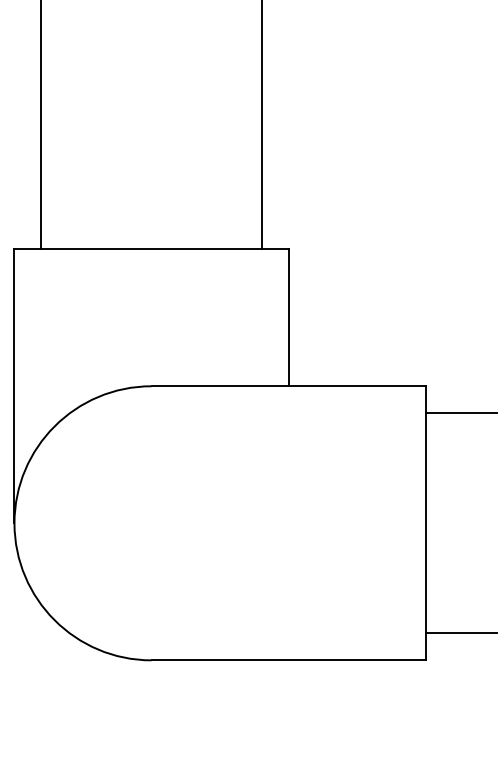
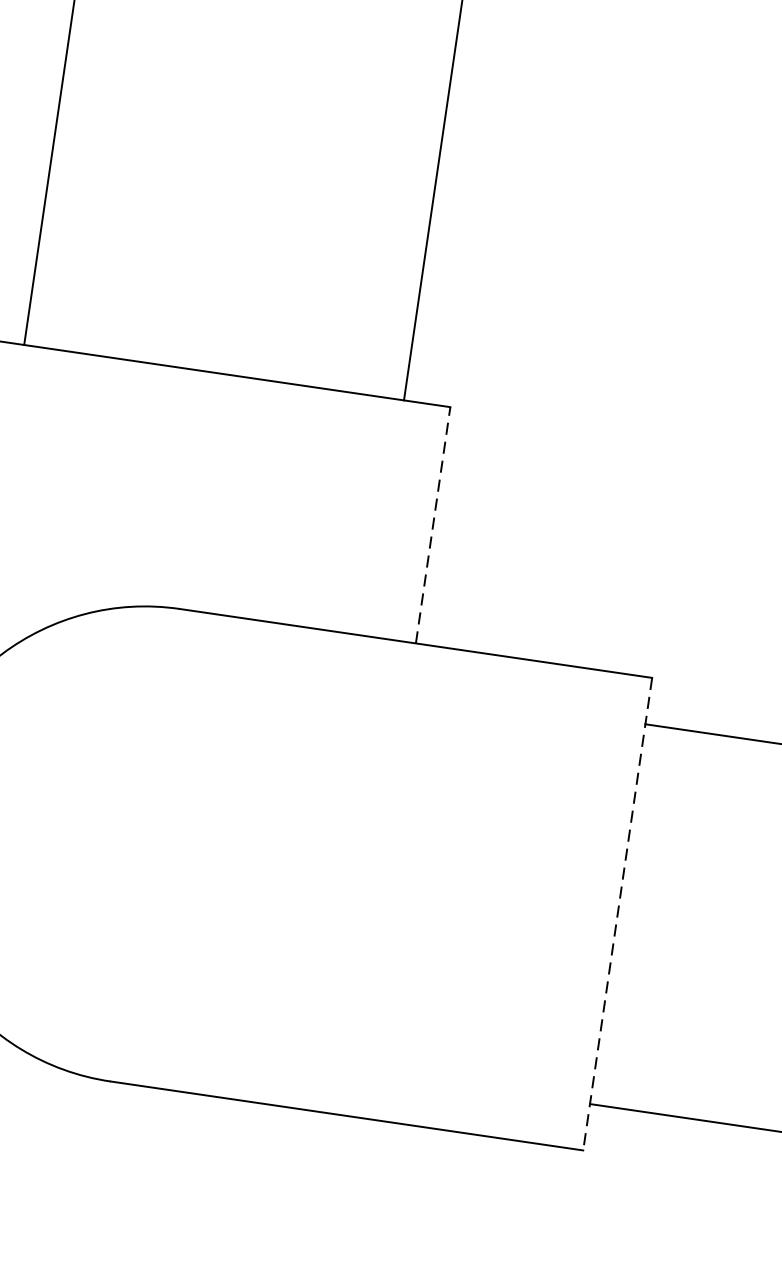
line: (288, 317) -> (433, 524), solid -> dashed
line: (425, 523) -> (617, 914), solid -> dashed

